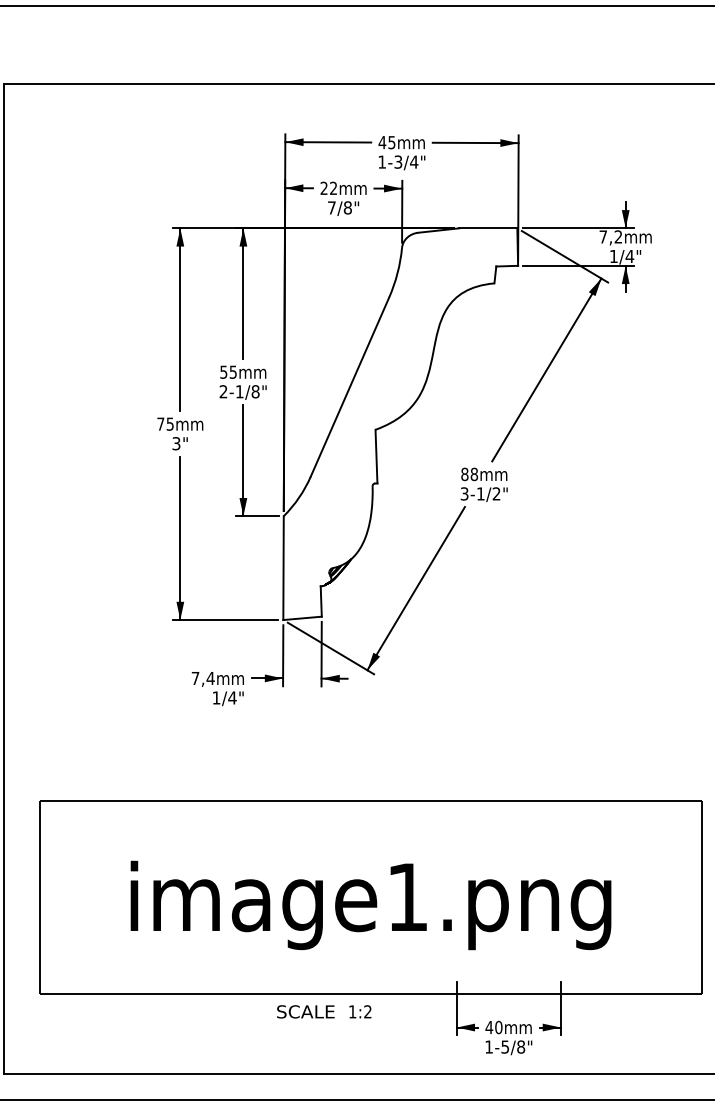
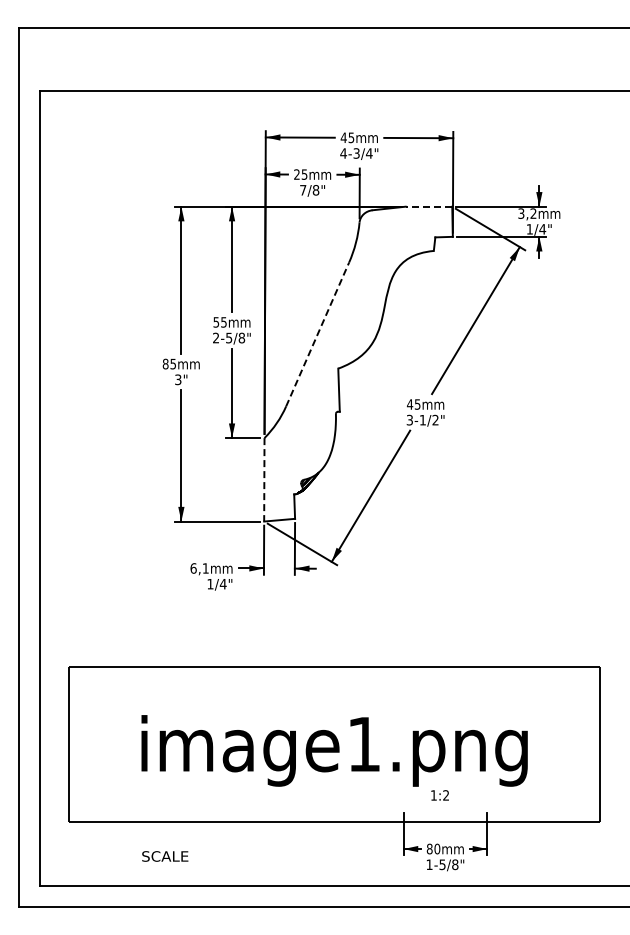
text: (382, 162) -> (343, 153), 1-3/4" -> 4-3/4"
text: (333, 188) -> (304, 174), 22 -> 25
line: (487, 228) -> (428, 206), solid -> dashed
text: (603, 236) -> (521, 213), 7,2 -> 3,2
line: (349, 387) -> (317, 334), solid -> dashed
text: (240, 391) -> (229, 337), 2-1/8" -> 2-5/8"
text: (160, 423) -> (165, 363), 75 -> 85
text: (469, 474) -> (413, 404), 88 -> 45
line: (283, 567) -> (264, 479), solid -> dashed
text: (202, 678) -> (199, 568), 7,4 -> 6,1
text: (306, 1011) -> (165, 856), moved
text: (359, 1011) -> (439, 795), moved
text: (489, 1026) -> (429, 848), 40 -> 80

